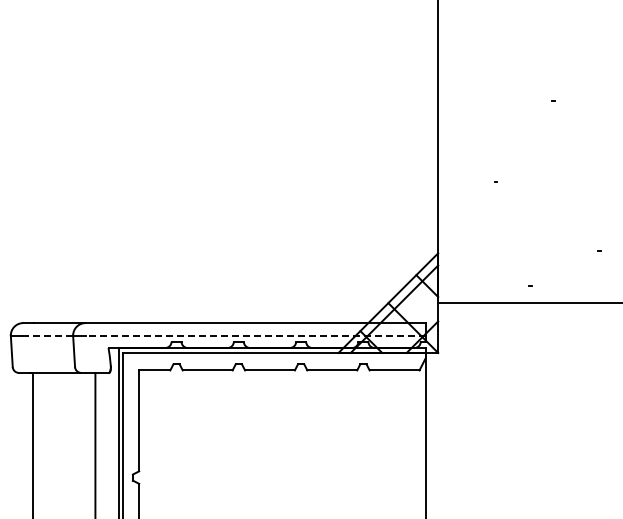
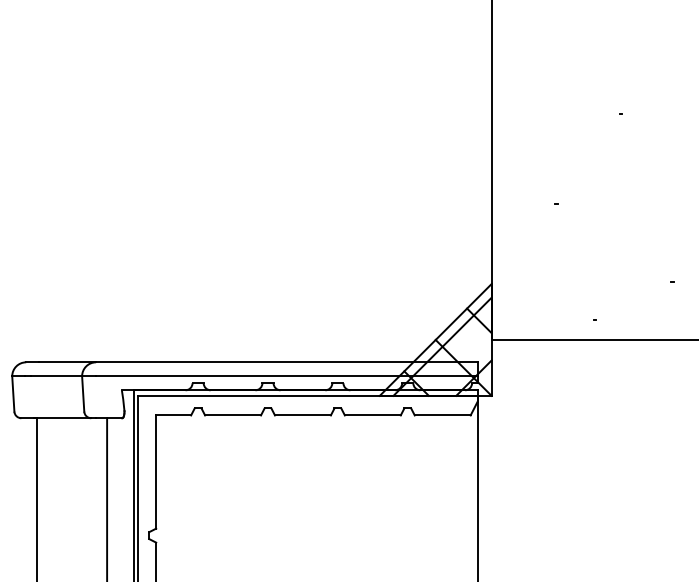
line: (50, 335) -> (56, 376), dashed -> solid
line: (255, 335) -> (286, 376), dashed -> solid

